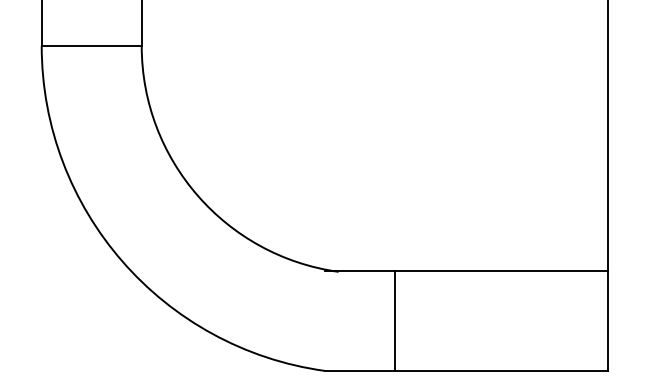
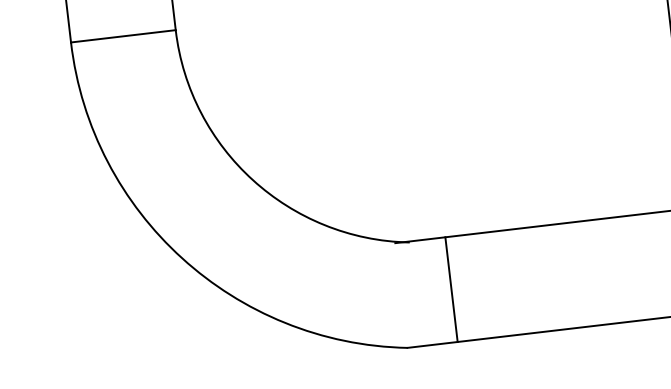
line: (394, 320) -> (451, 289), moved

